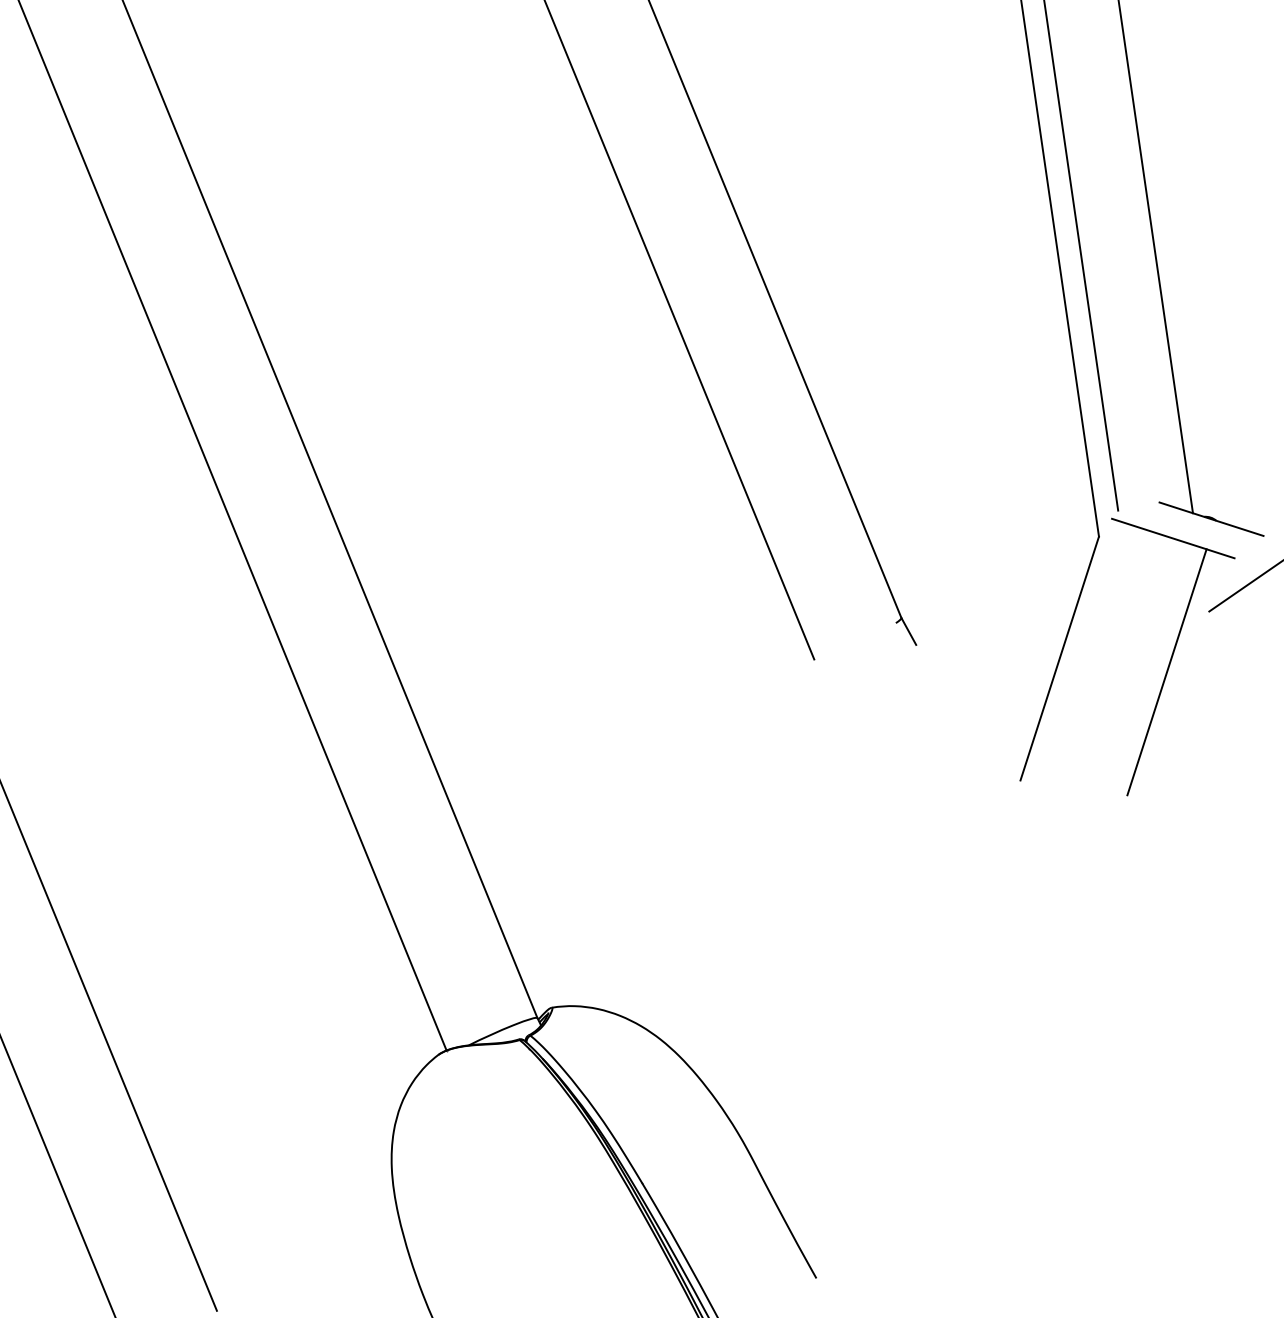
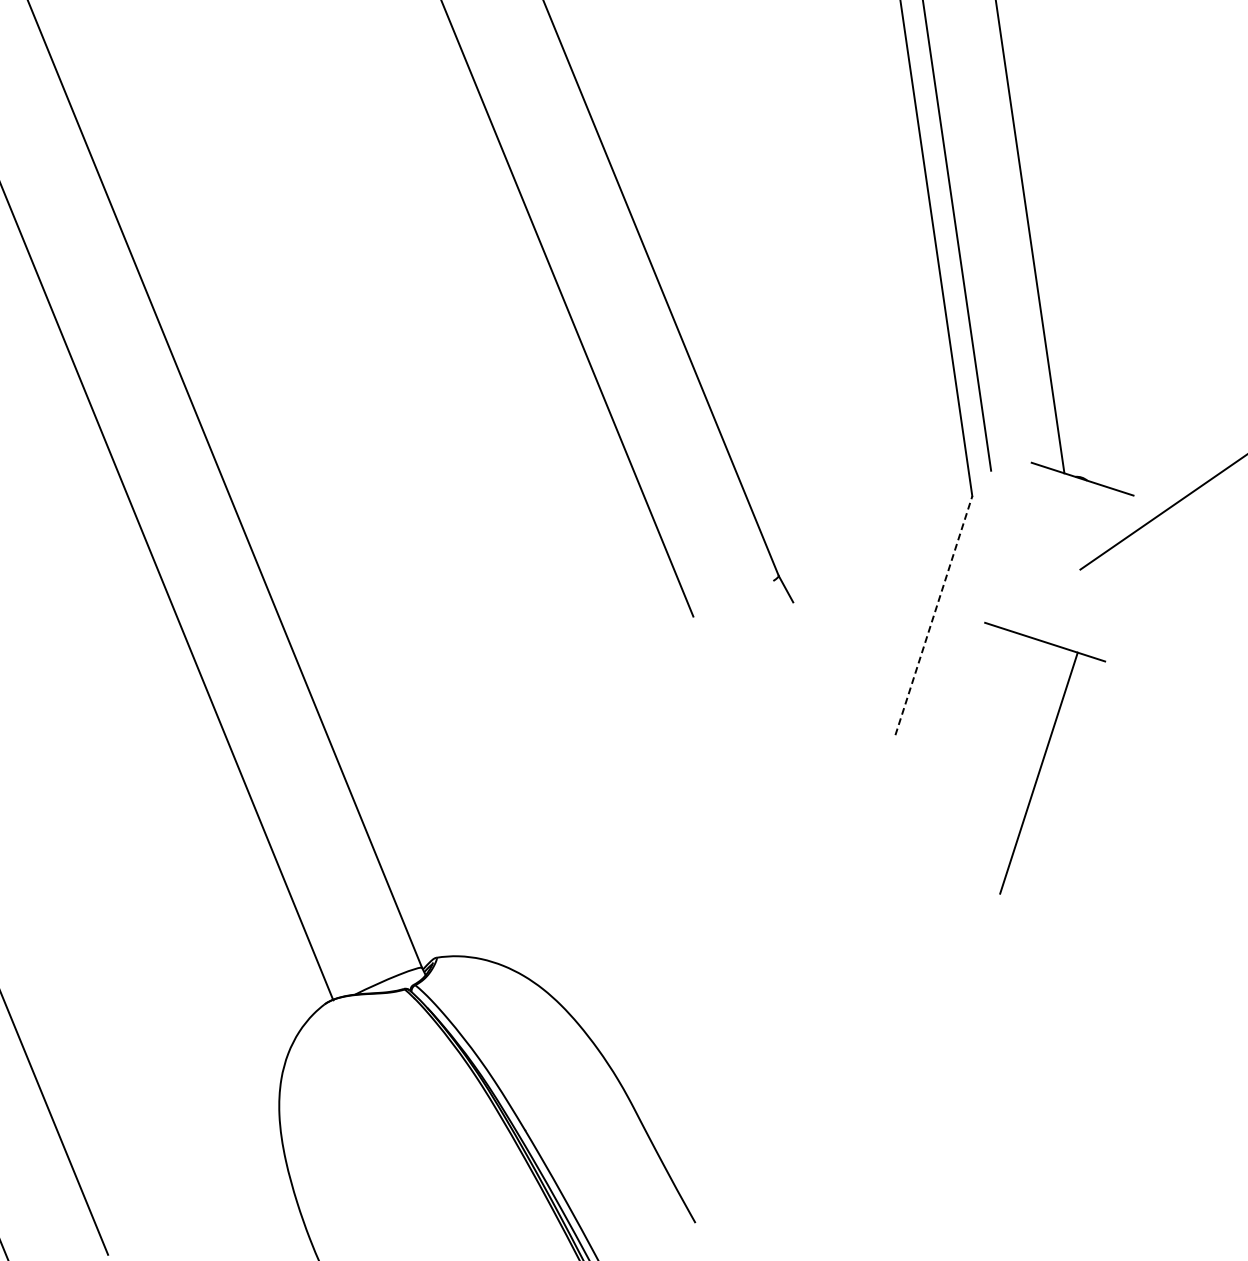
part: (1173, 656) -> (1045, 757), moved
line: (1059, 658) -> (933, 615), solid -> dashed

